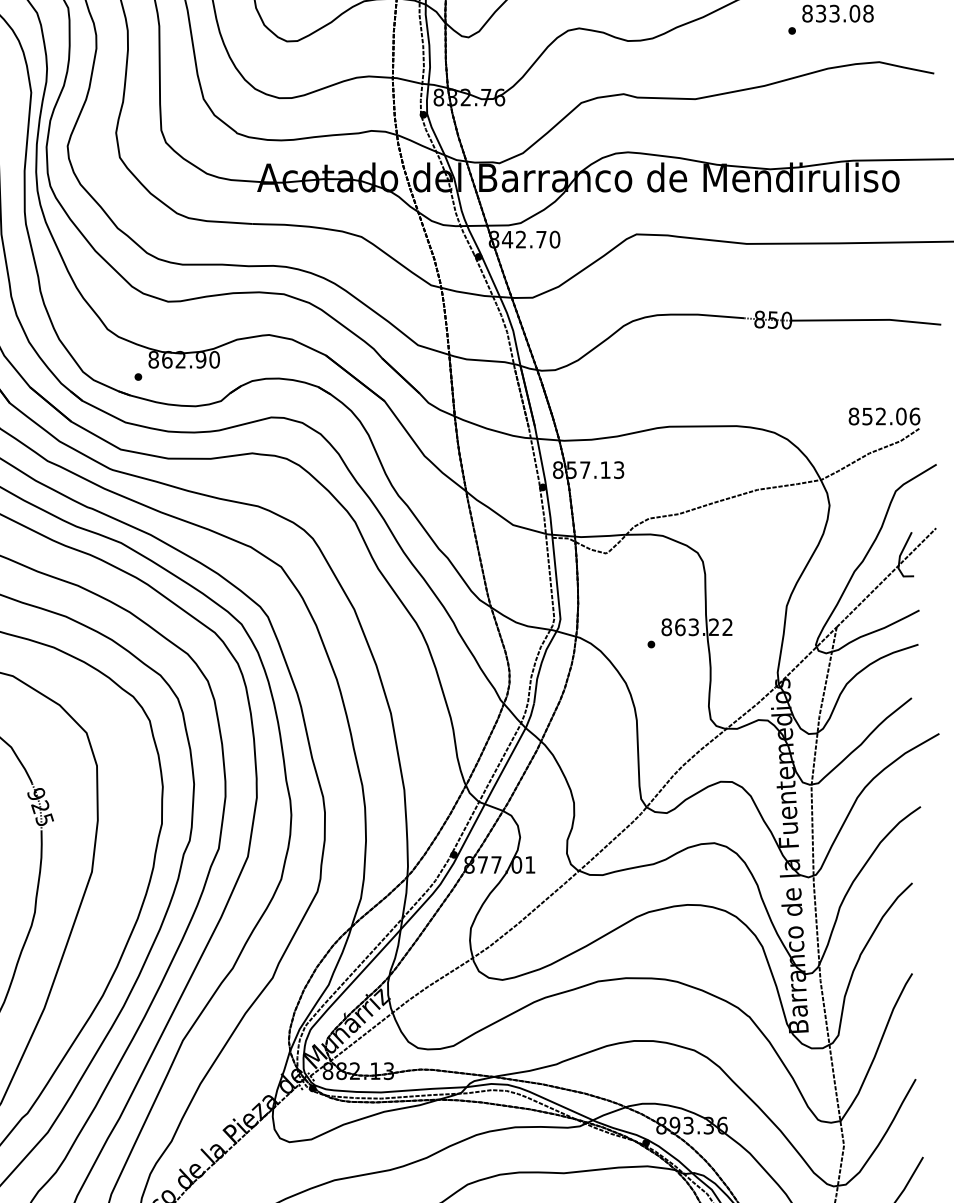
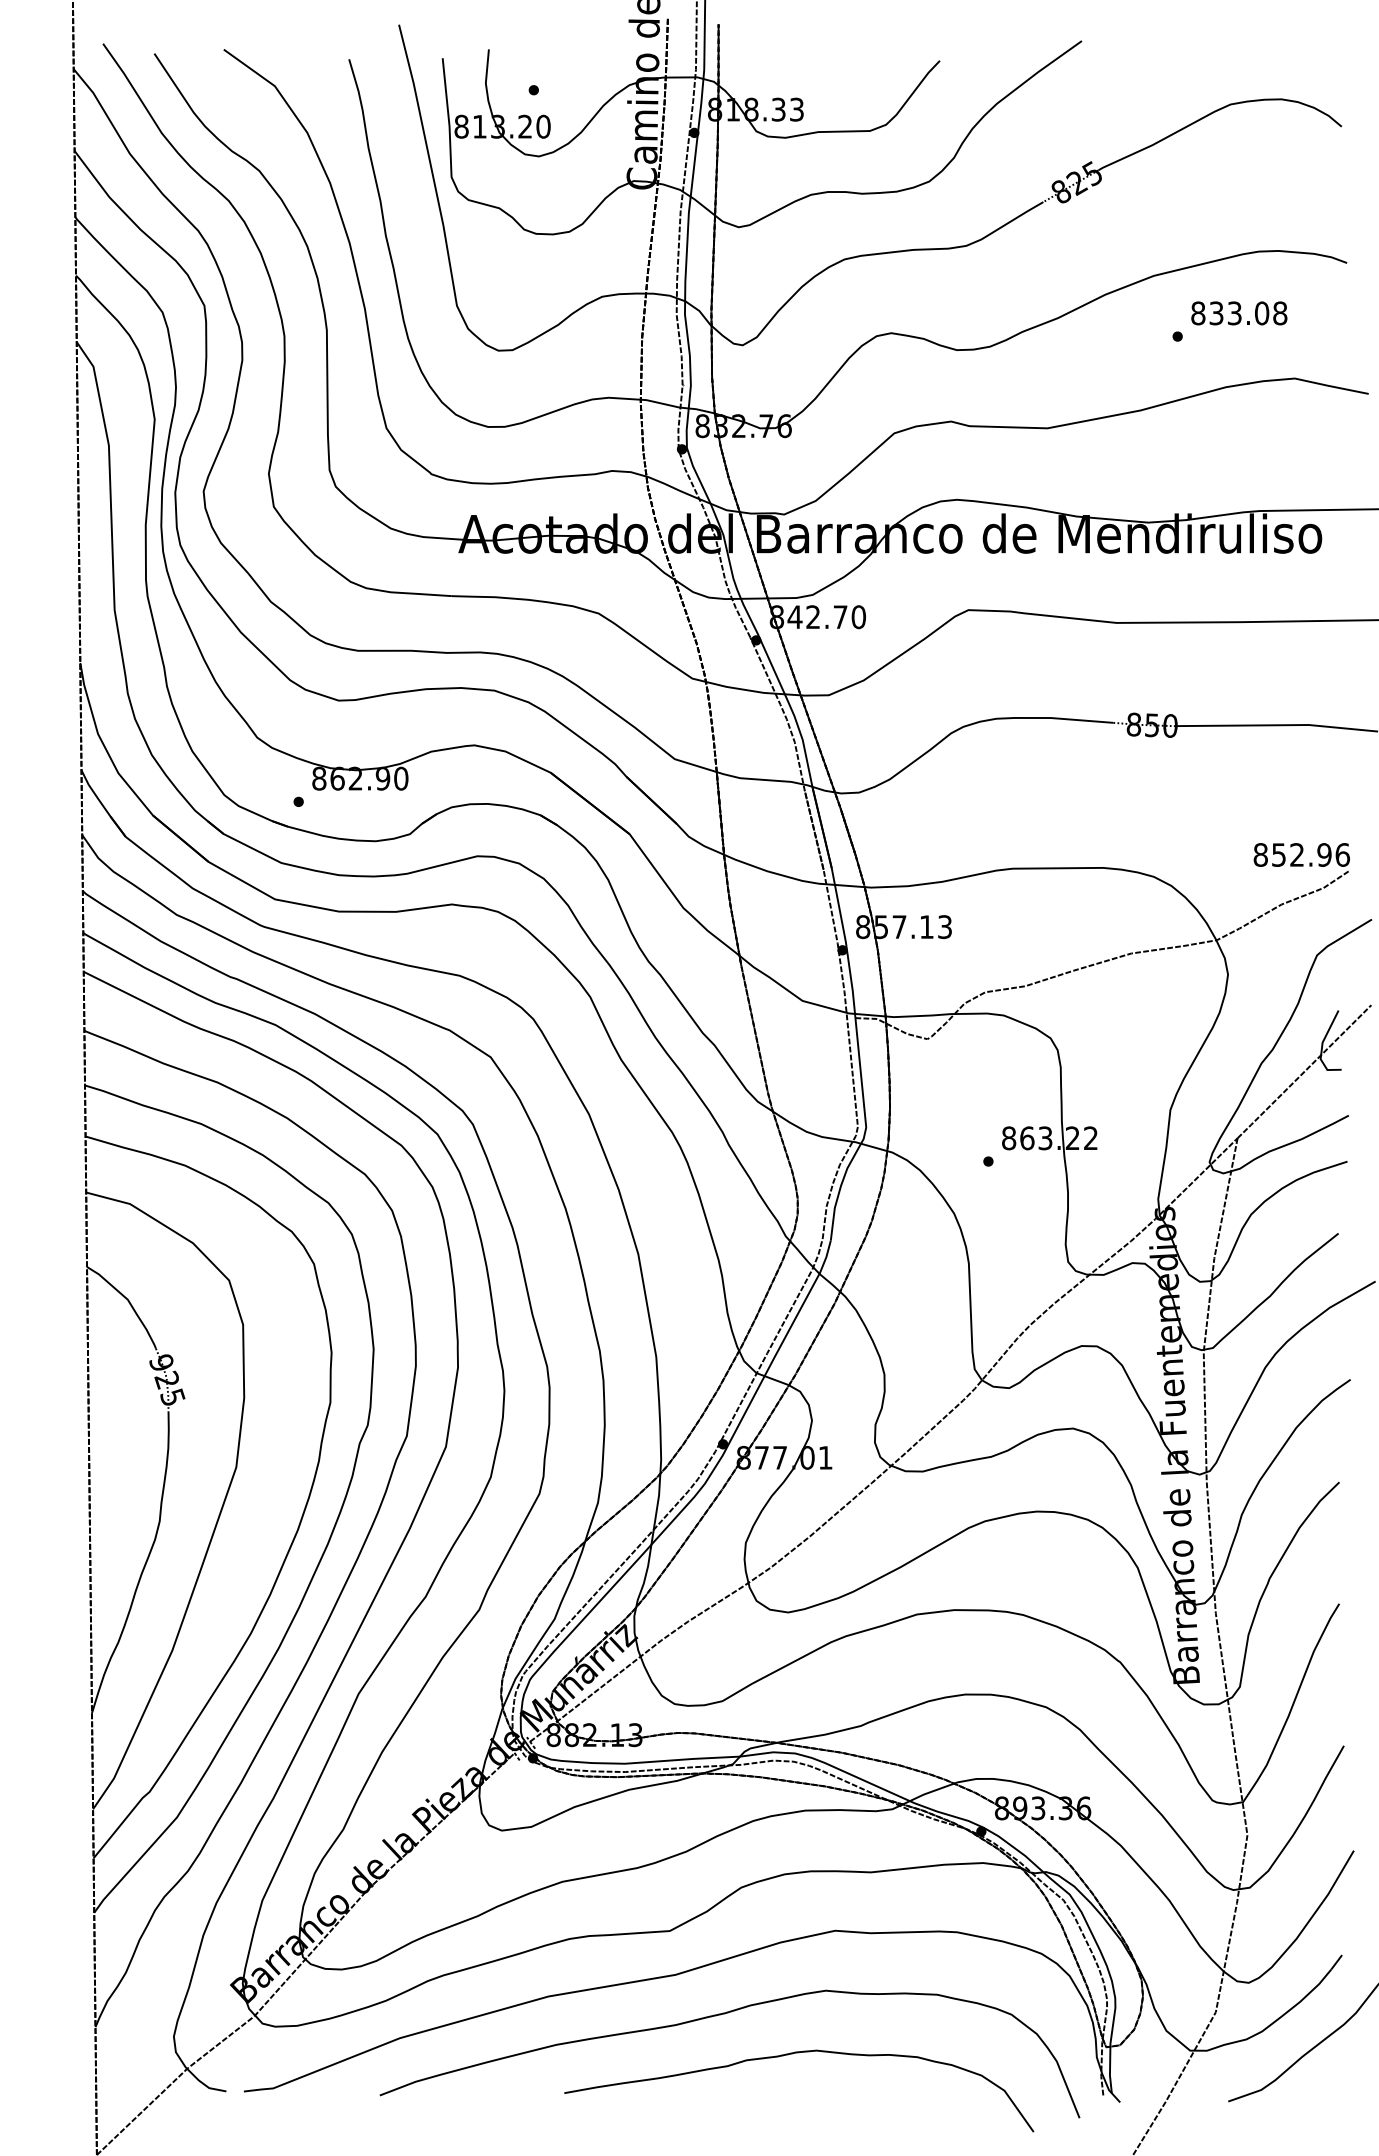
text: (901, 416) -> (1324, 854), 852.06 -> 852.96

